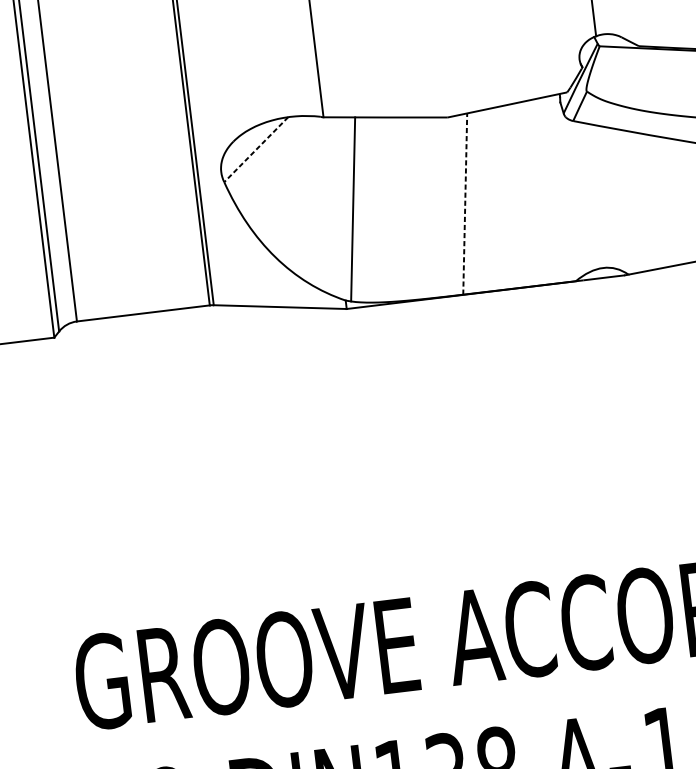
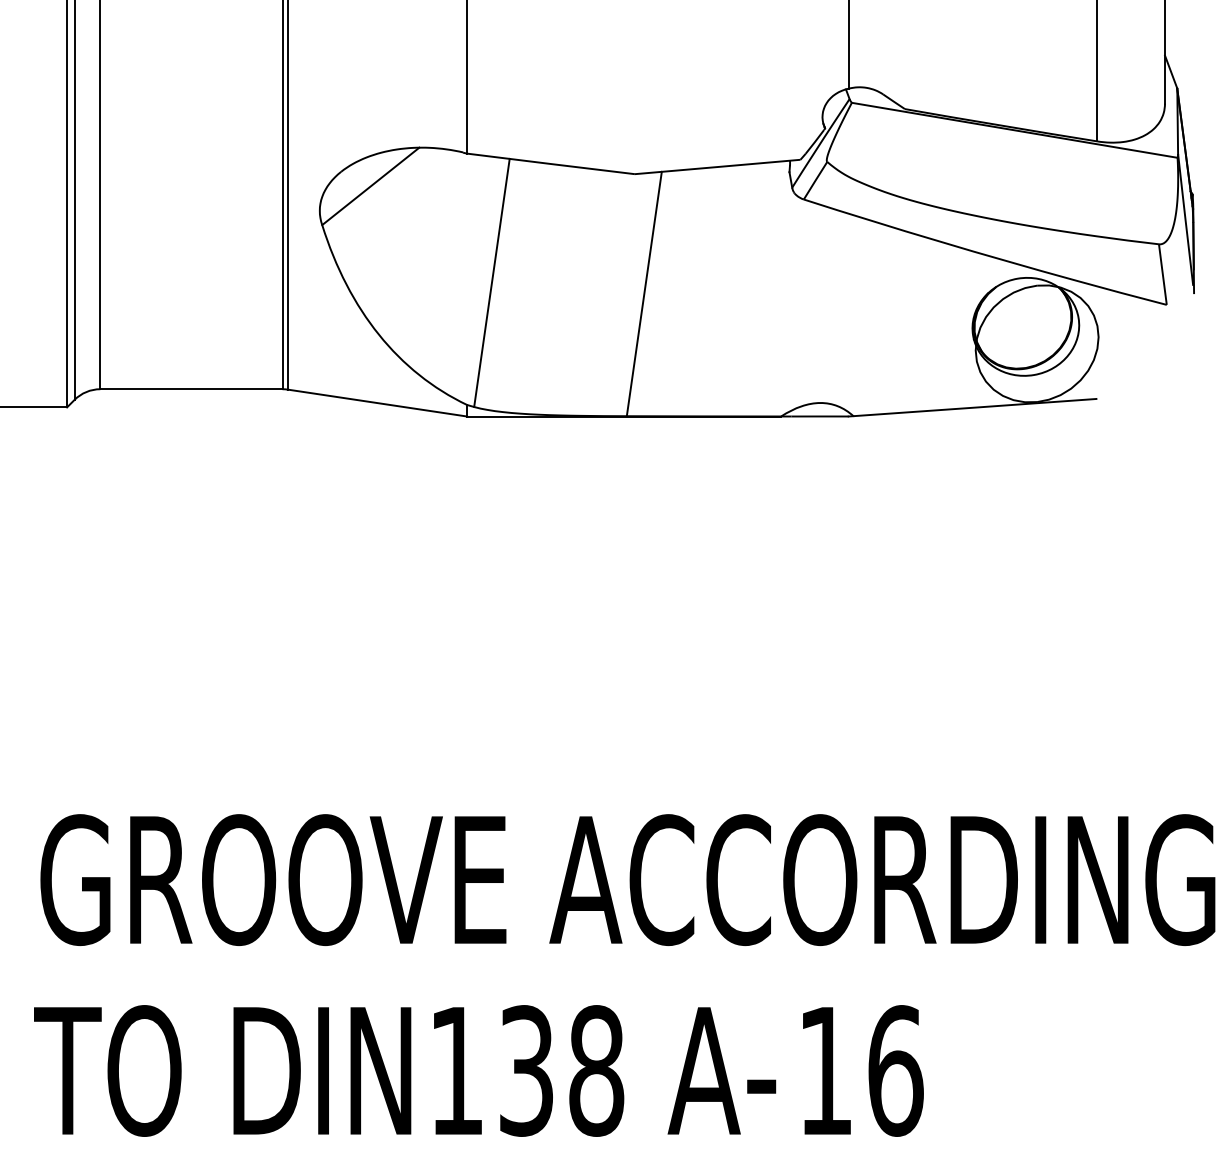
line: (256, 149) -> (370, 186), dashed -> solid
line: (465, 203) -> (644, 293), dashed -> solid

